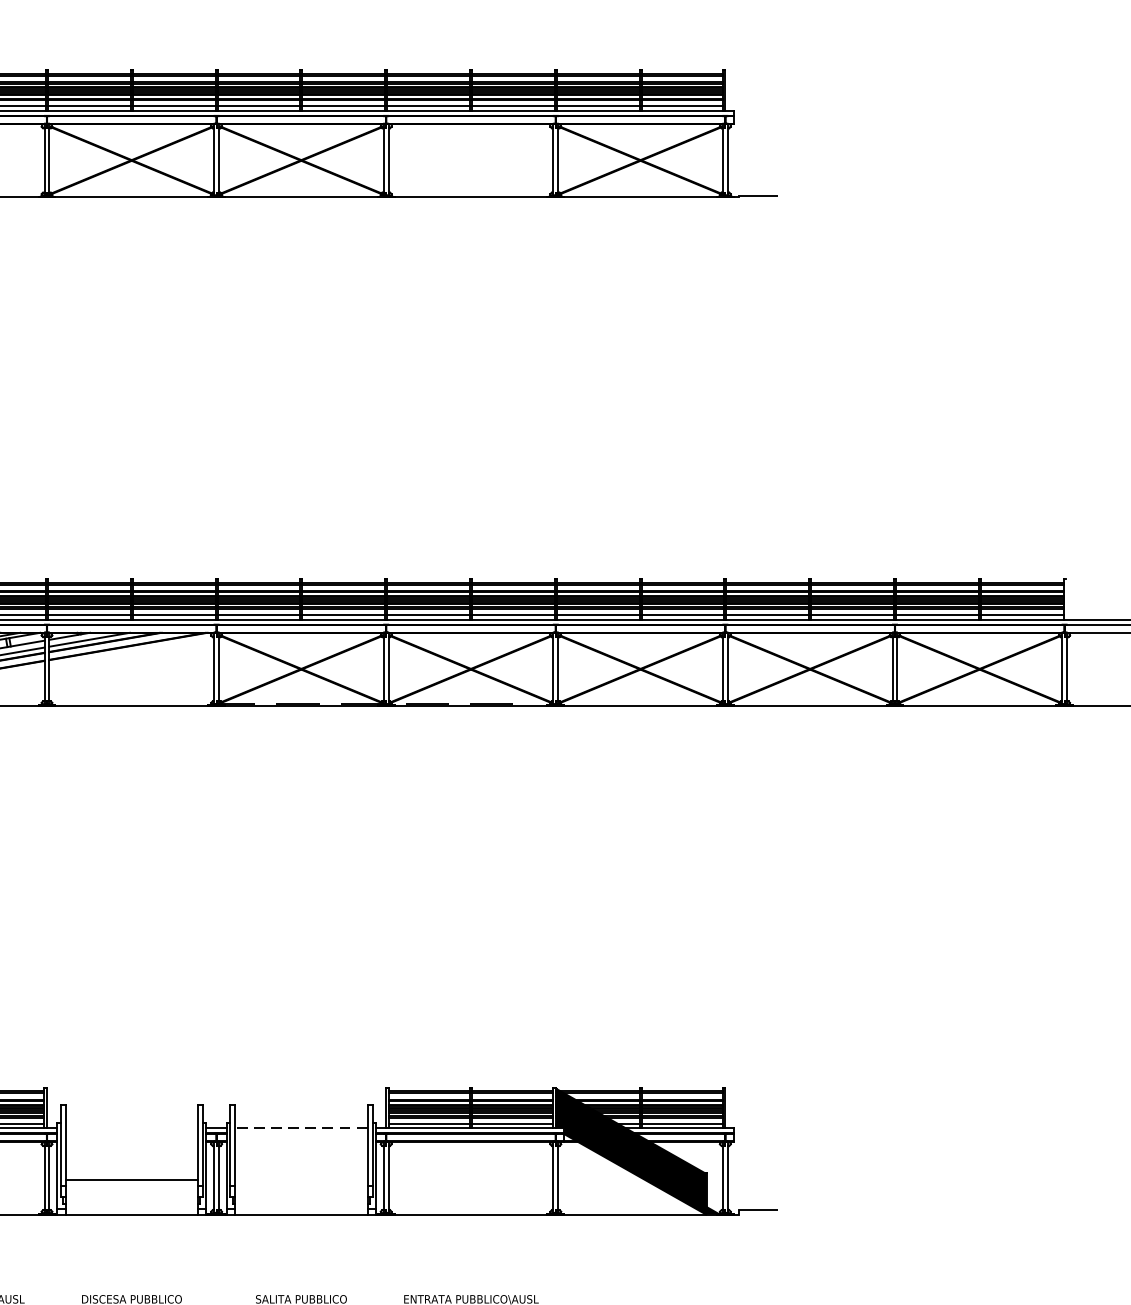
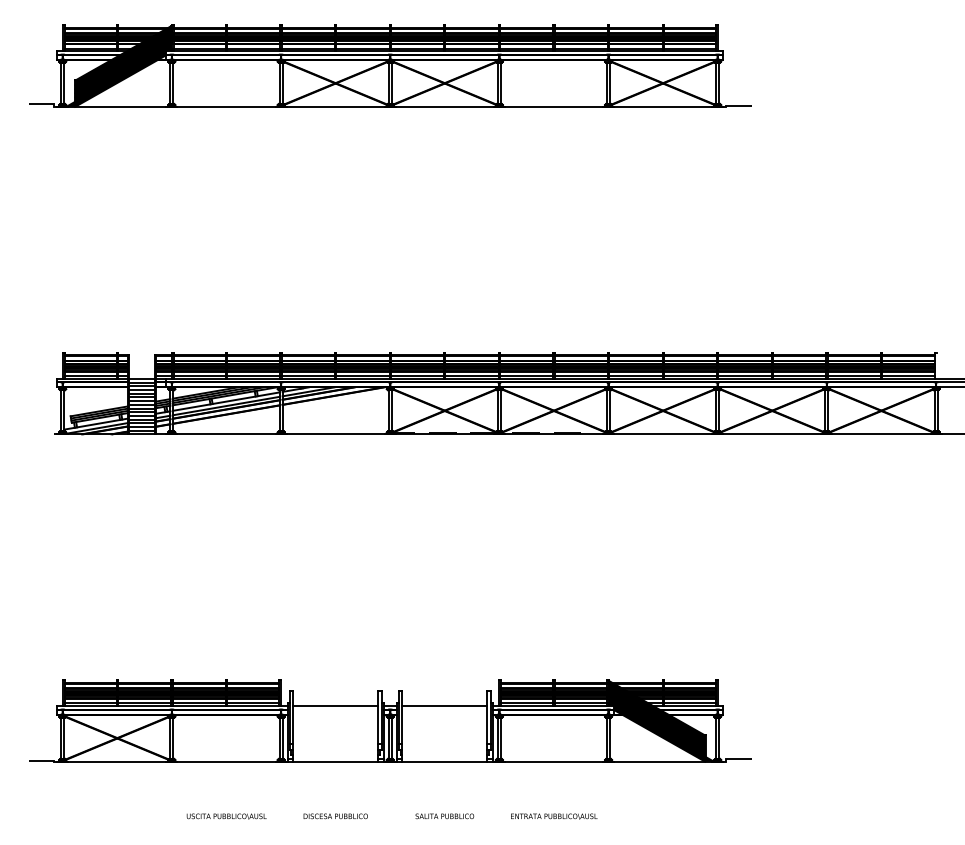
line: (300, 1128) -> (444, 706), dashed -> solid
line: (131, 1179) -> (335, 706), moved

